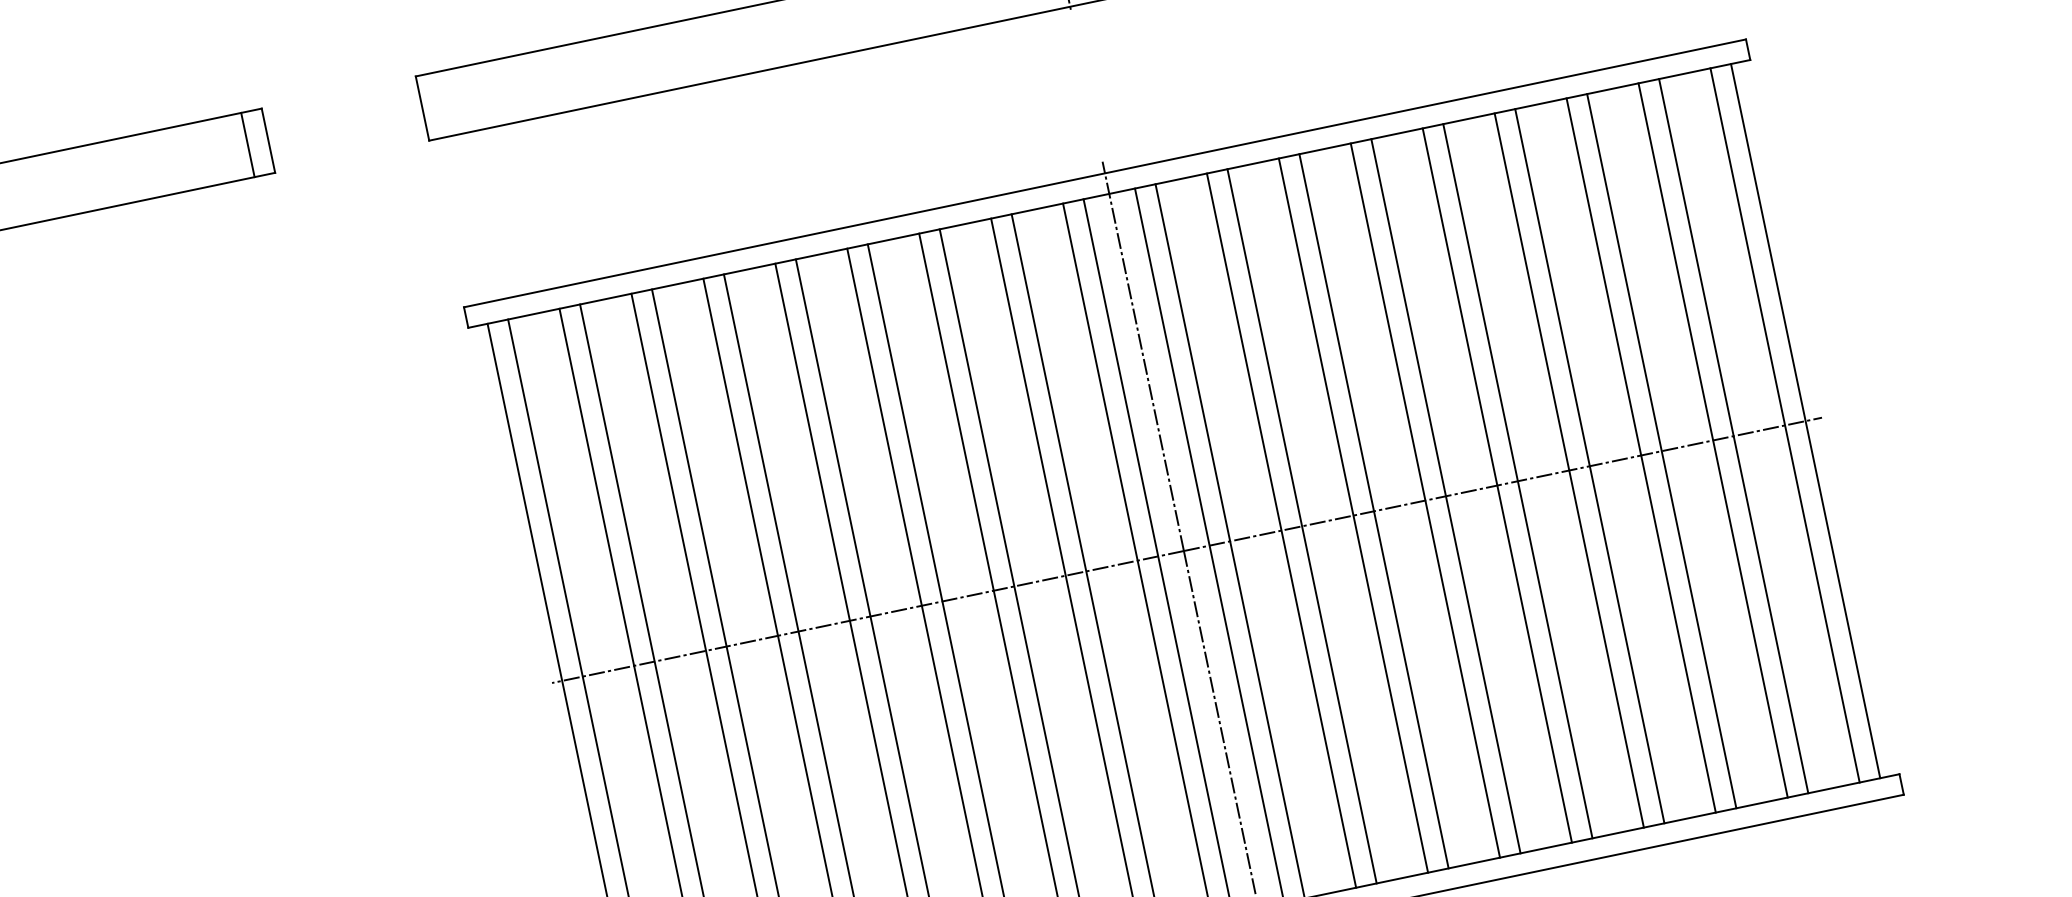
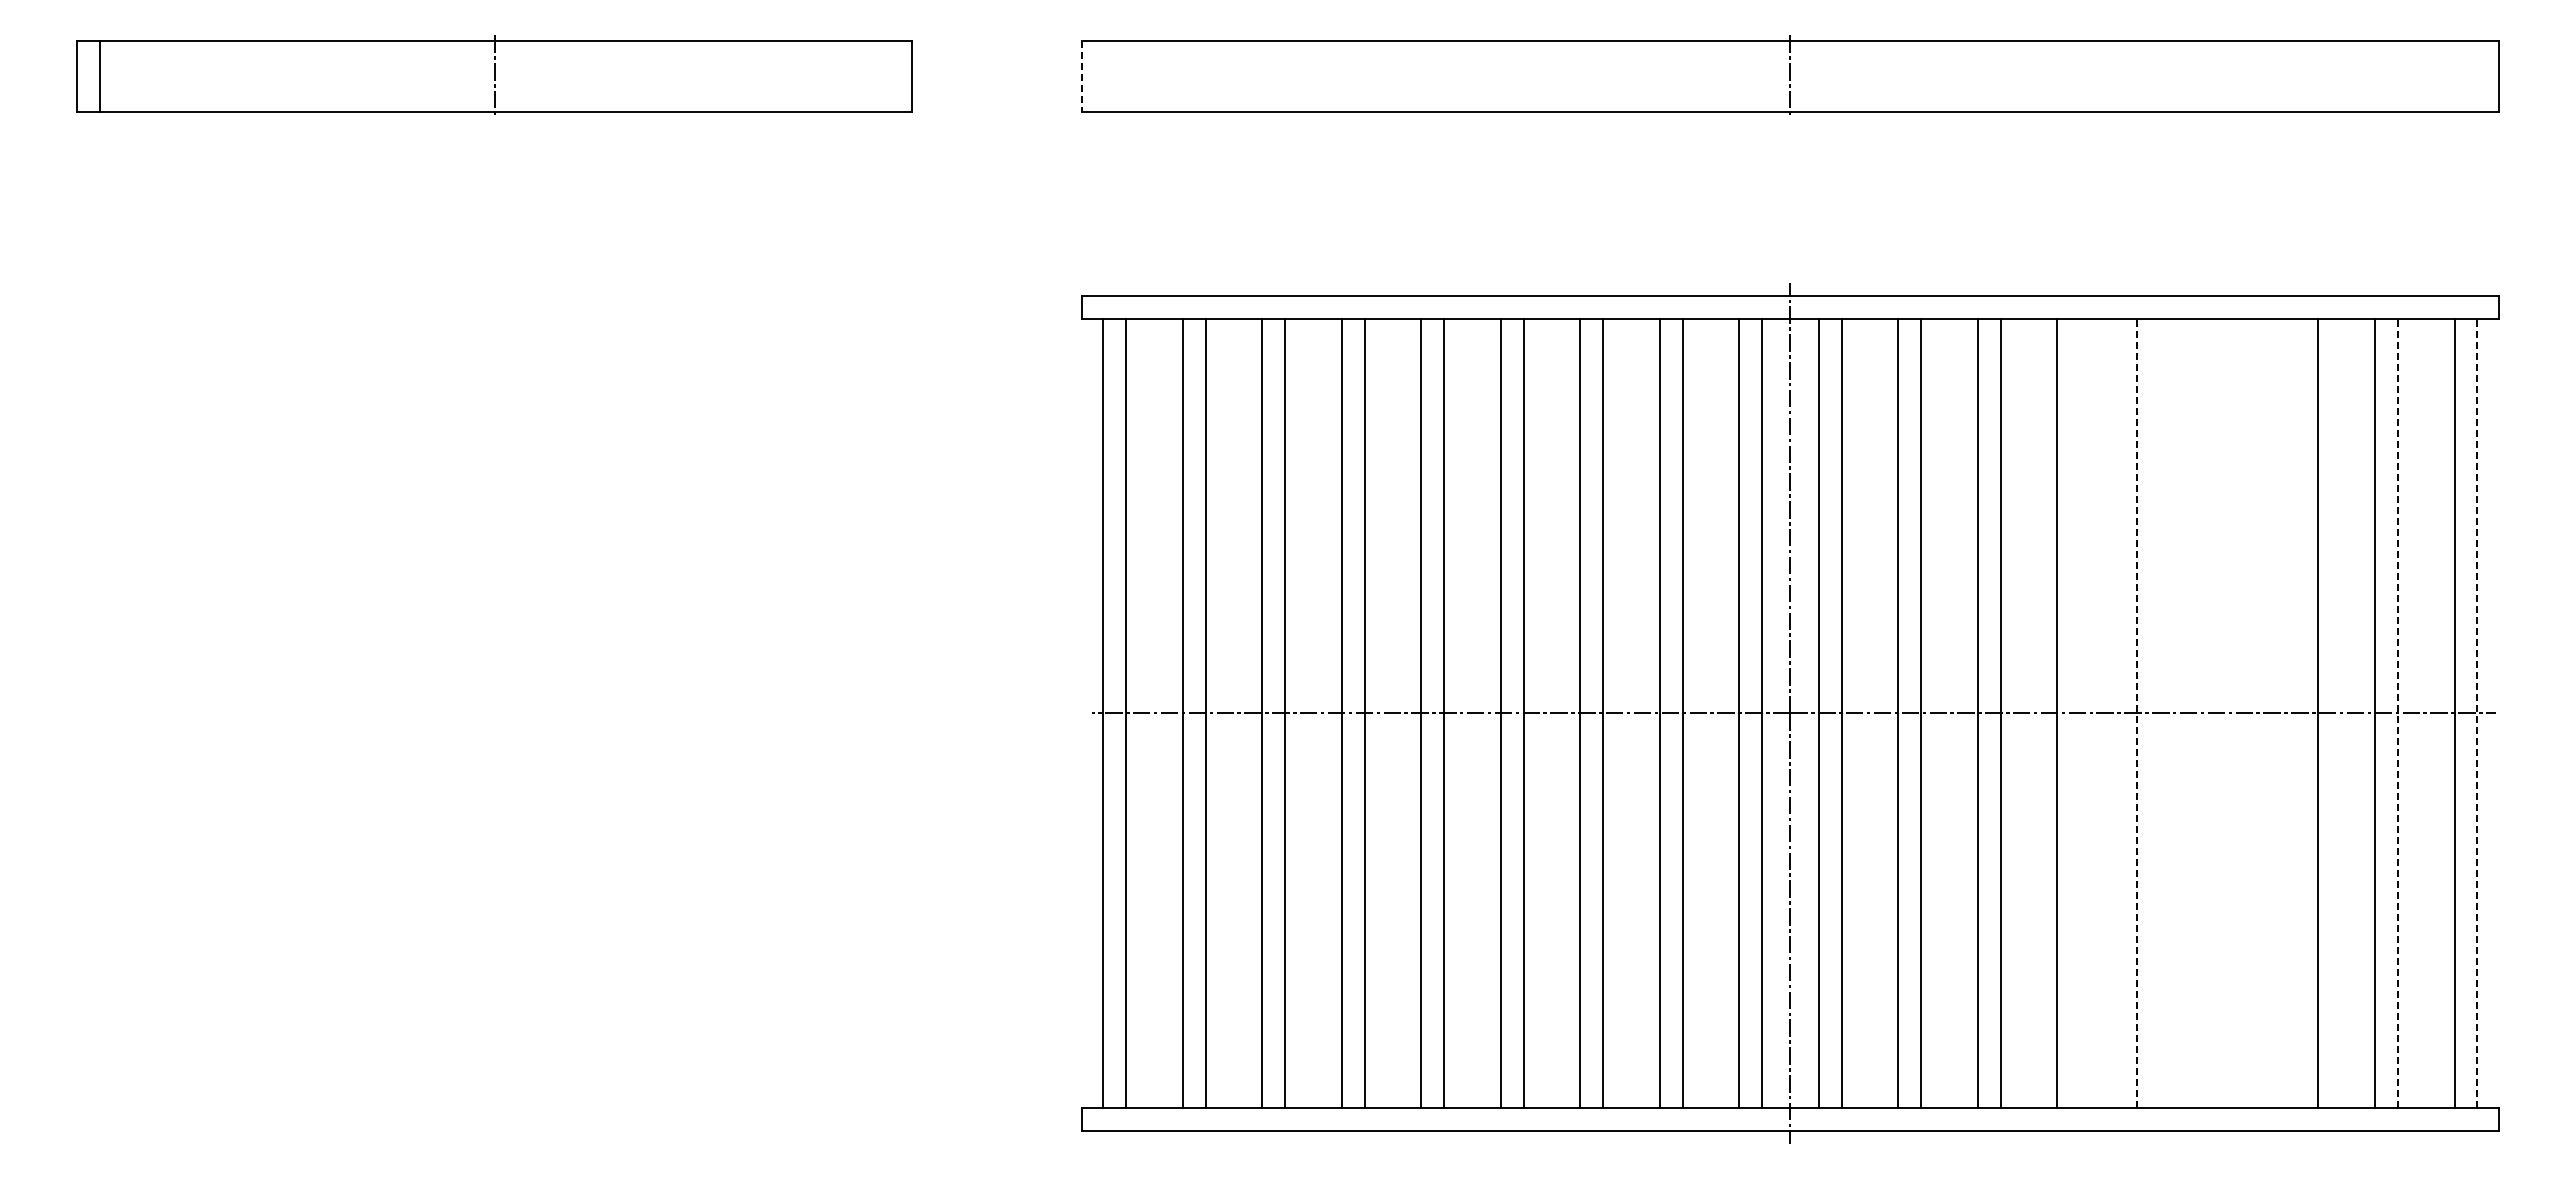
line: (423, 109) -> (1082, 77), solid -> dashed
line: (248, 144) -> (889, 76), removed
line: (1805, 421) -> (2477, 713), solid -> dashed
line: (1733, 436) -> (2397, 713), solid -> dashed
line: (1641, 455) -> (2295, 713), removed
line: (1589, 466) -> (2238, 713), removed
line: (1569, 470) -> (2216, 713), removed
line: (1517, 481) -> (2159, 713), removed
line: (1497, 485) -> (2136, 713), solid -> dashed
line: (1445, 496) -> (2079, 713), removed

